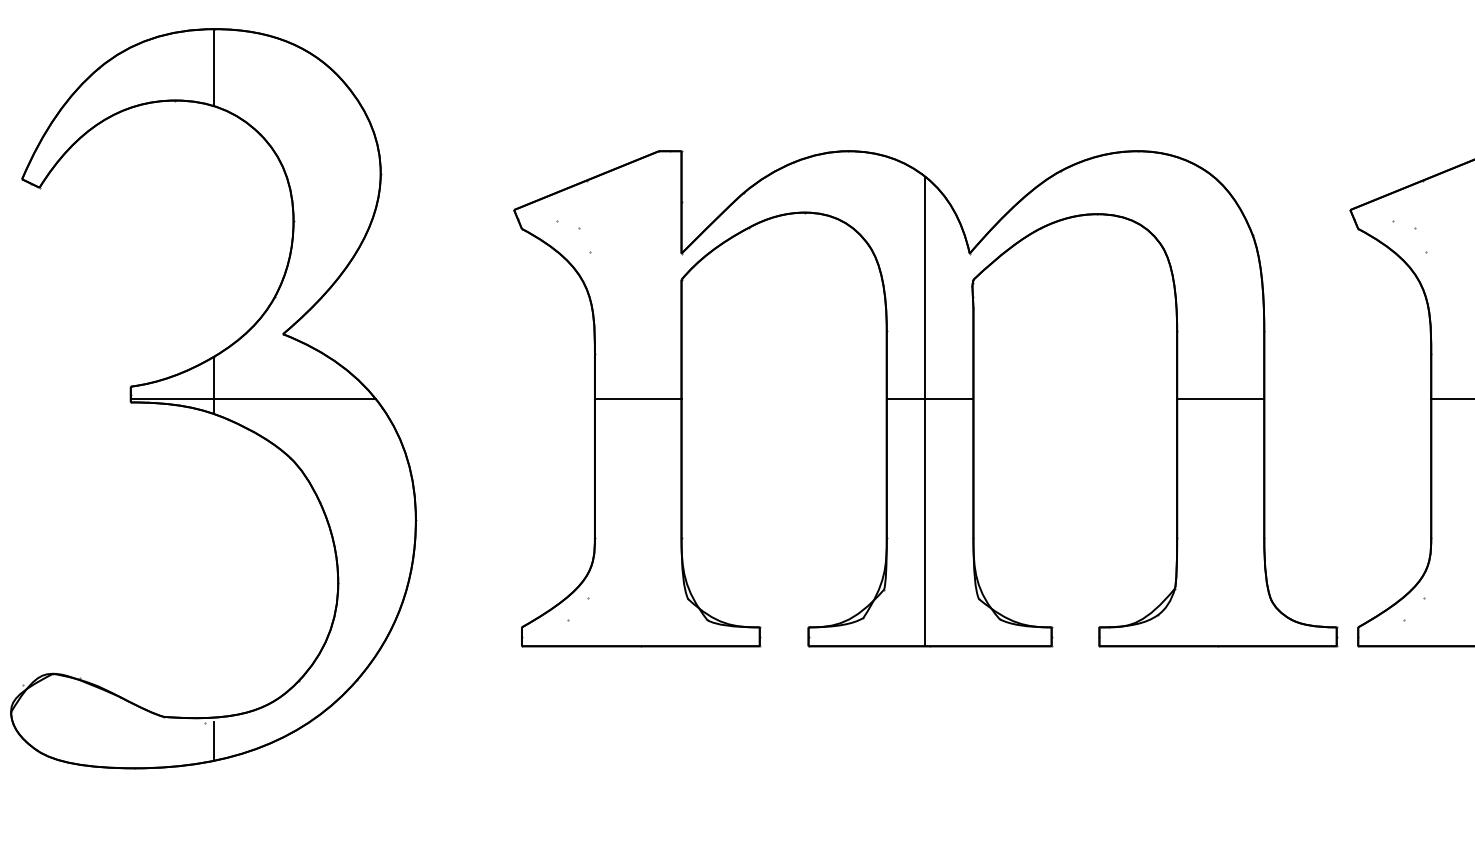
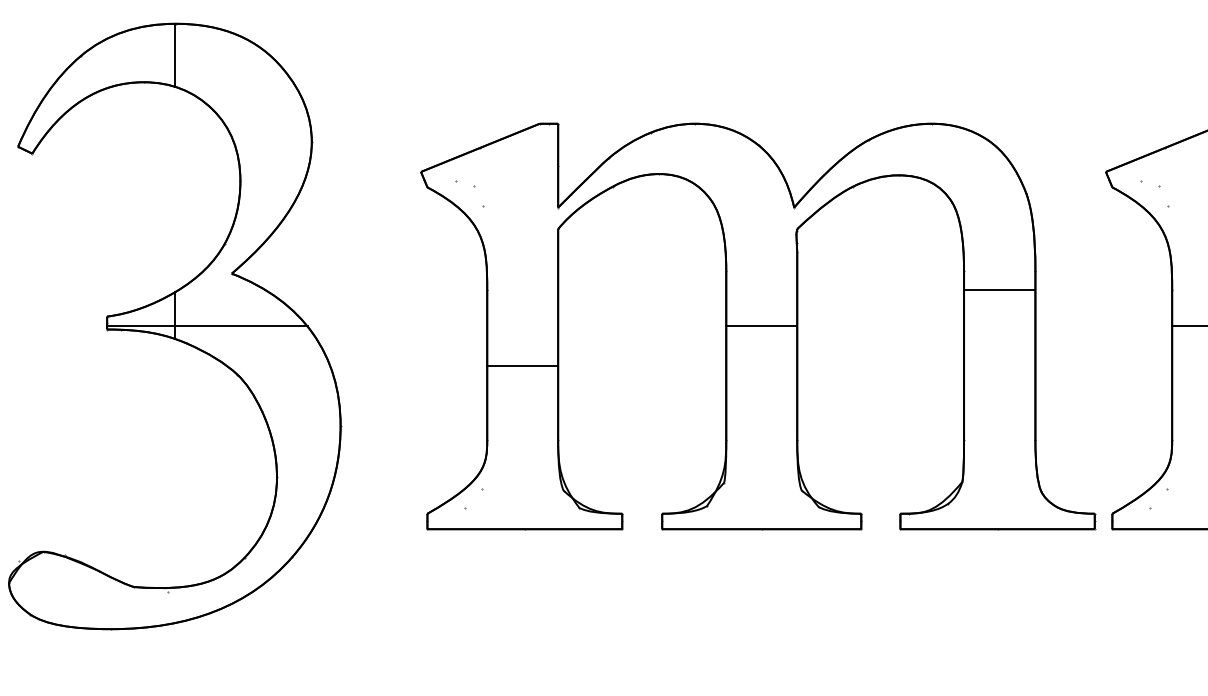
line: (637, 398) -> (522, 365), moved
line: (1220, 398) -> (999, 290), moved
line: (925, 411) -> (757, 336), removed
line: (213, 741) -> (174, 607), removed

